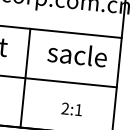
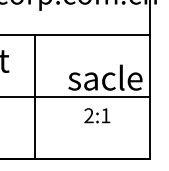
text: (77, 54) -> (105, 77), moved
text: (72, 109) -> (97, 115), moved

